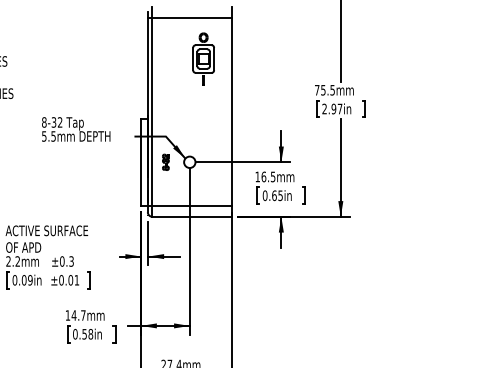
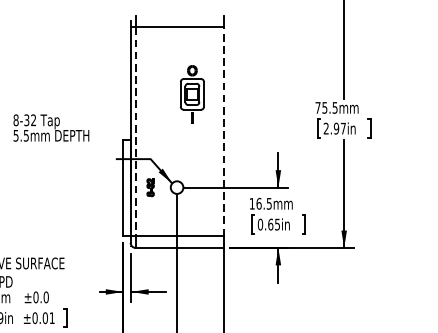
part: (203, 58) -> (192, 93), moved
line: (231, 111) -> (223, 131), solid -> dashed
line: (152, 112) -> (135, 132), solid -> dashed
text: (76, 129) -> (51, 128), moved
text: (71, 261) -> (46, 297), ±0.3 -> ±0.0

